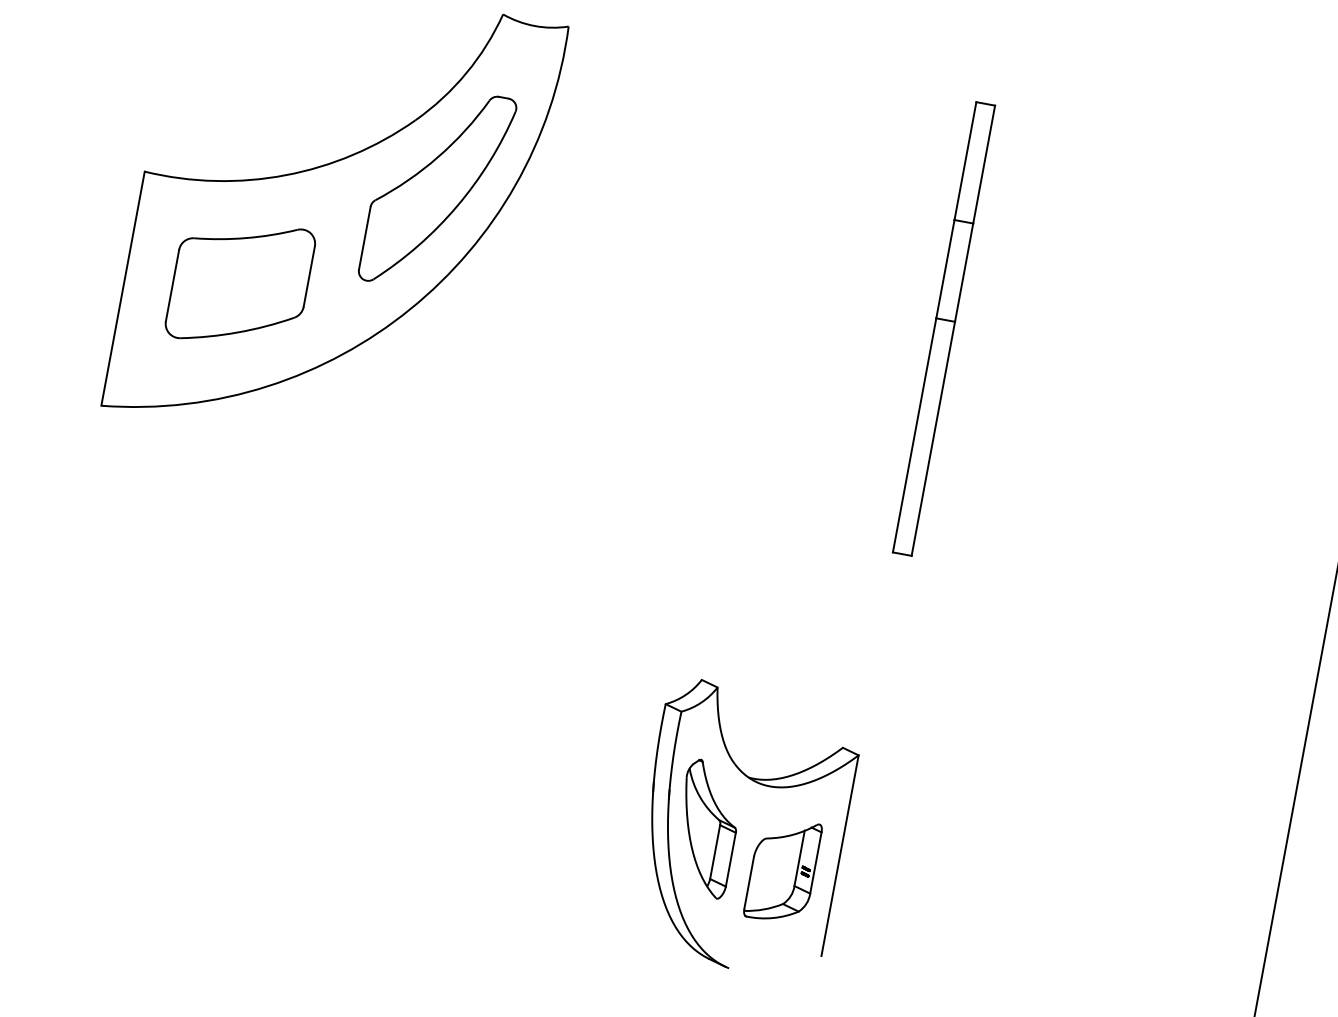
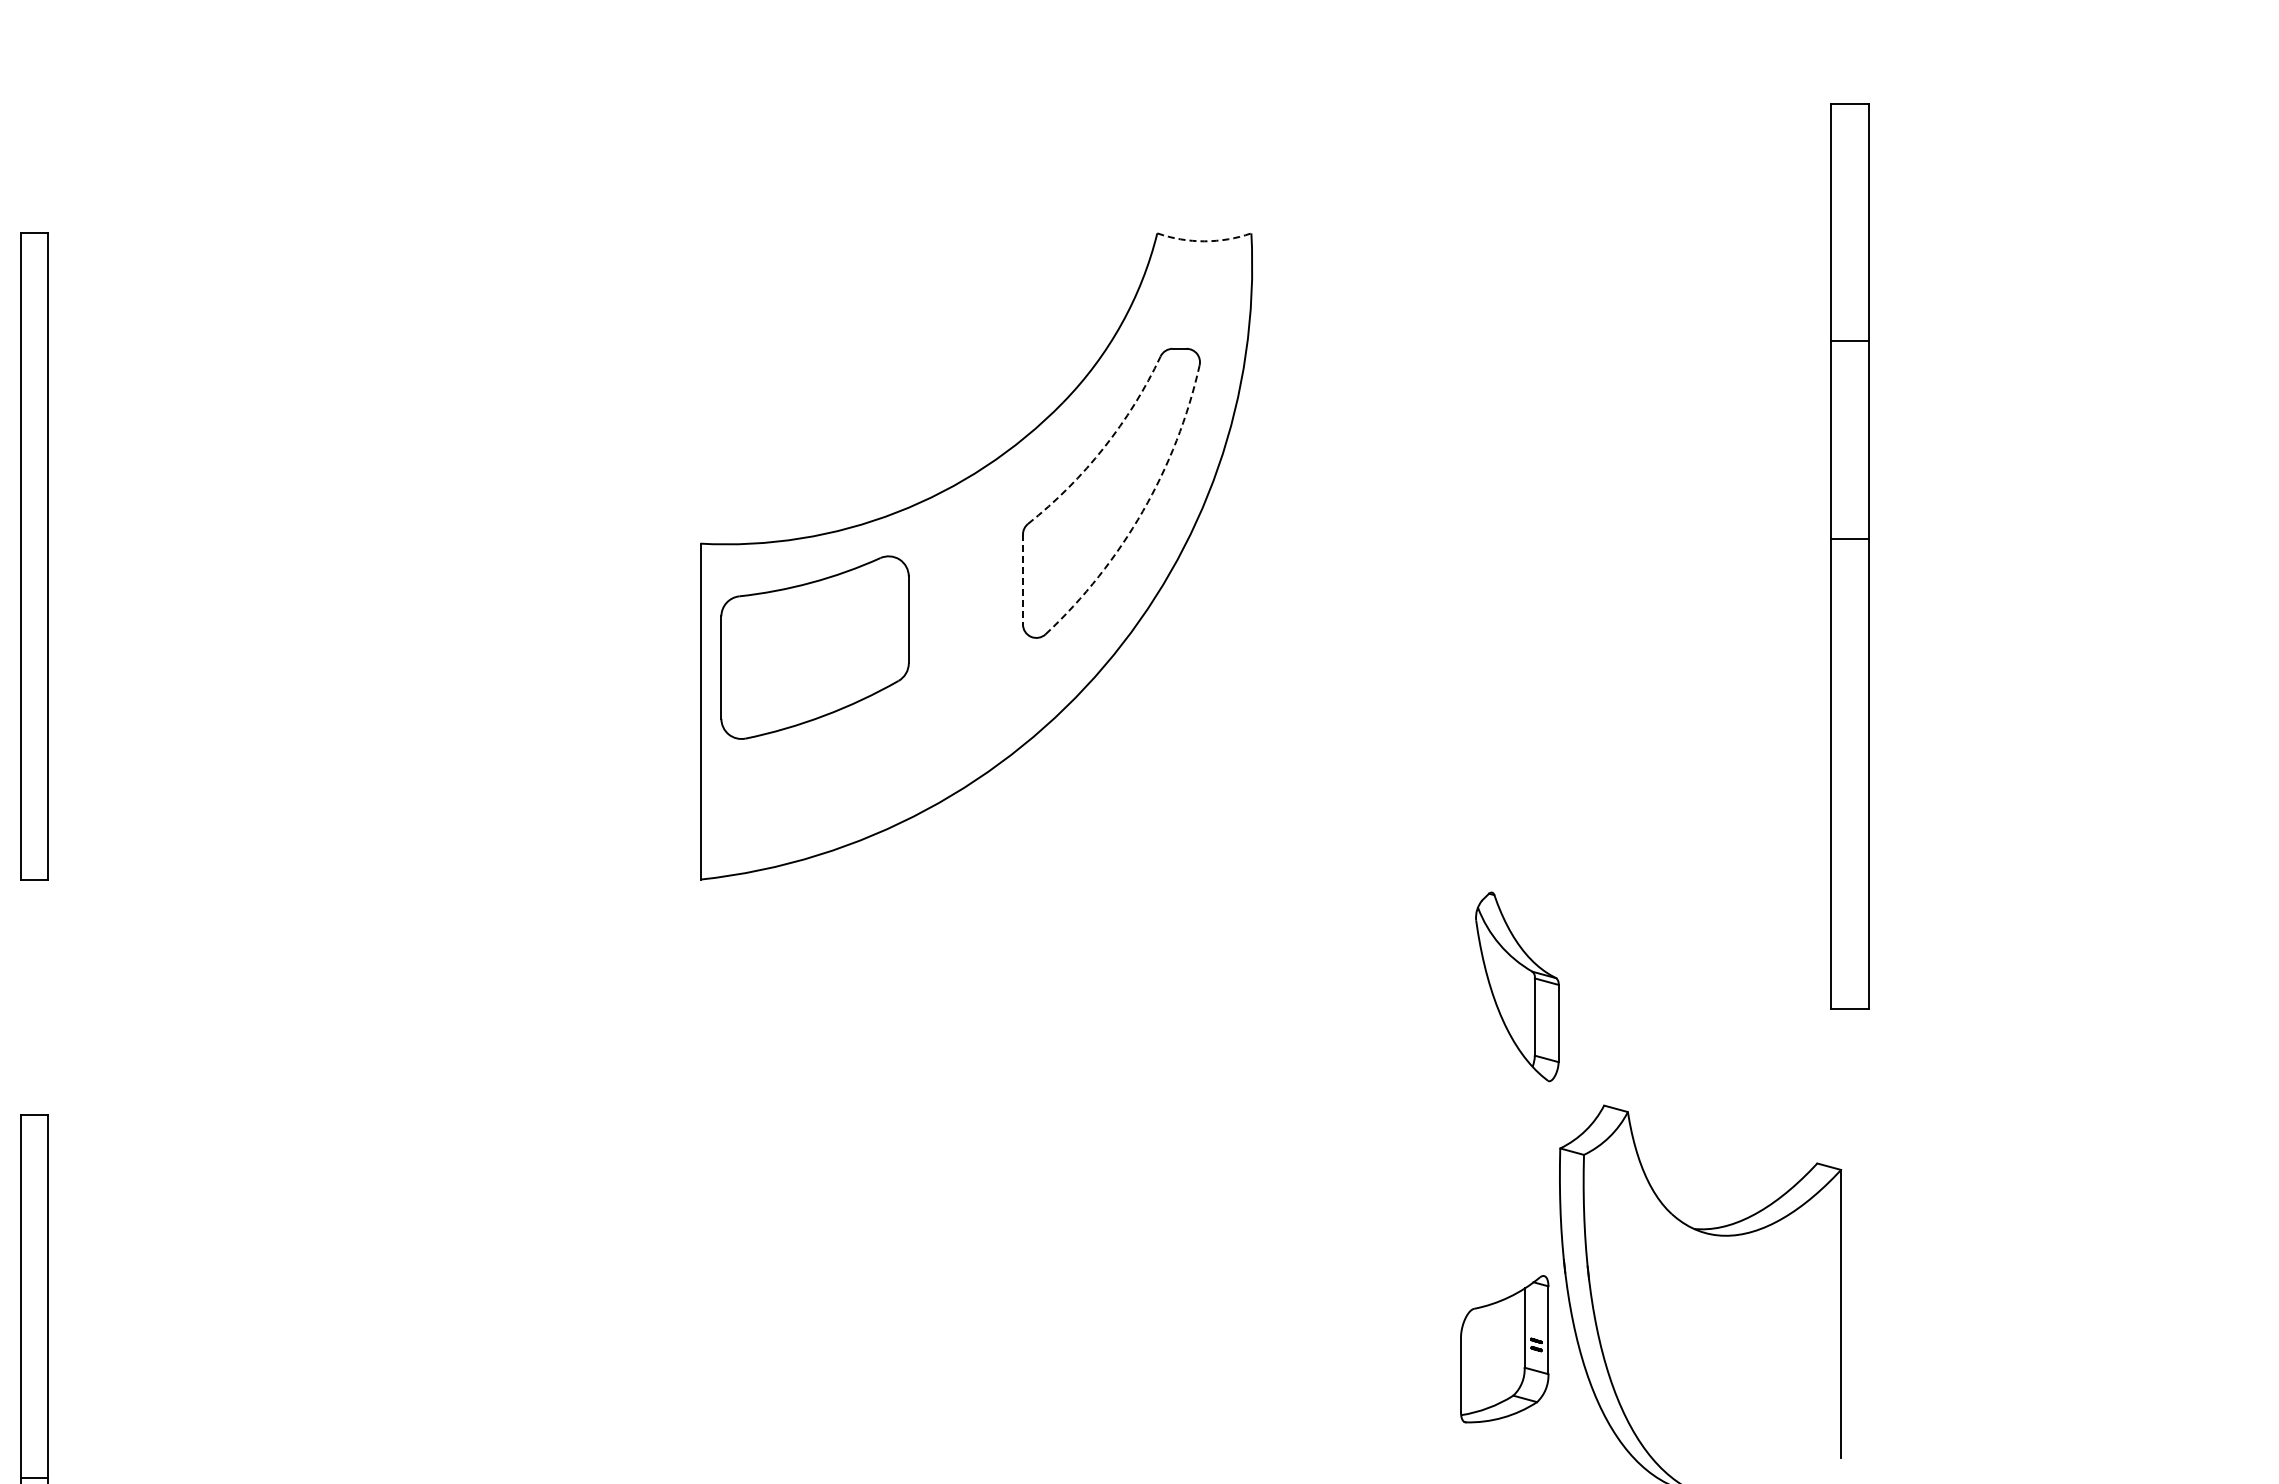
arc: (534, 26) -> (1204, 241), solid -> dashed
arc: (437, 156) -> (1103, 447), solid -> dashed
arc: (456, 206) -> (1142, 511), solid -> dashed
line: (364, 238) -> (1022, 579), solid -> dashed
part: (240, 283) -> (814, 647), moved
part: (943, 328) -> (1849, 556), size x1.4
part: (706, 828) -> (1517, 986), moved
part: (782, 870) -> (1504, 1349), moved

